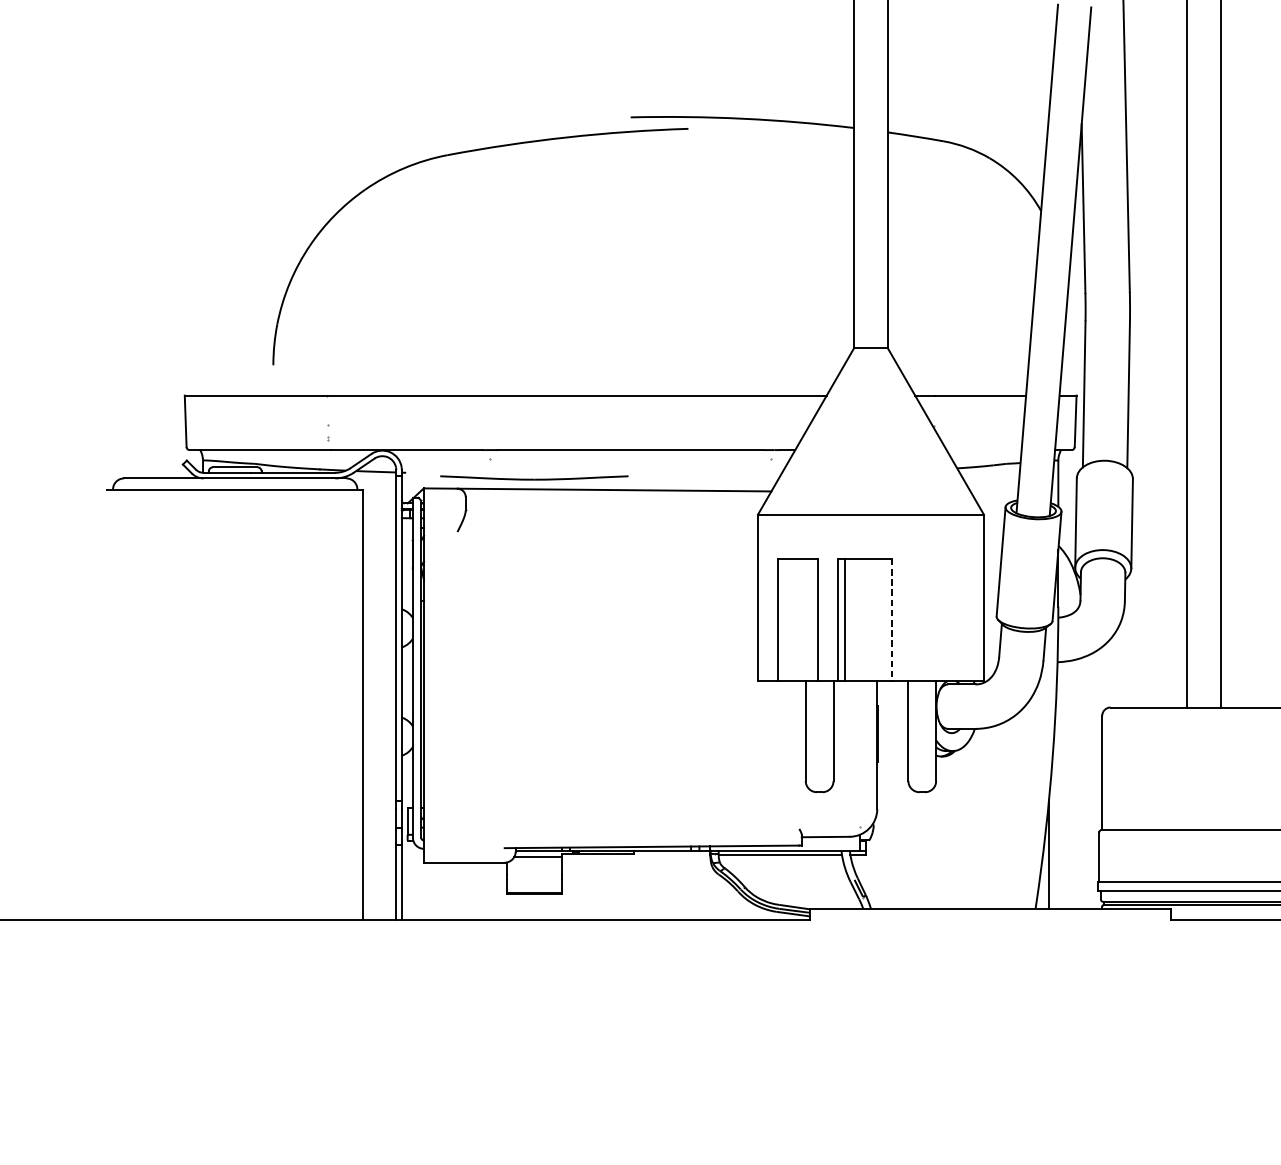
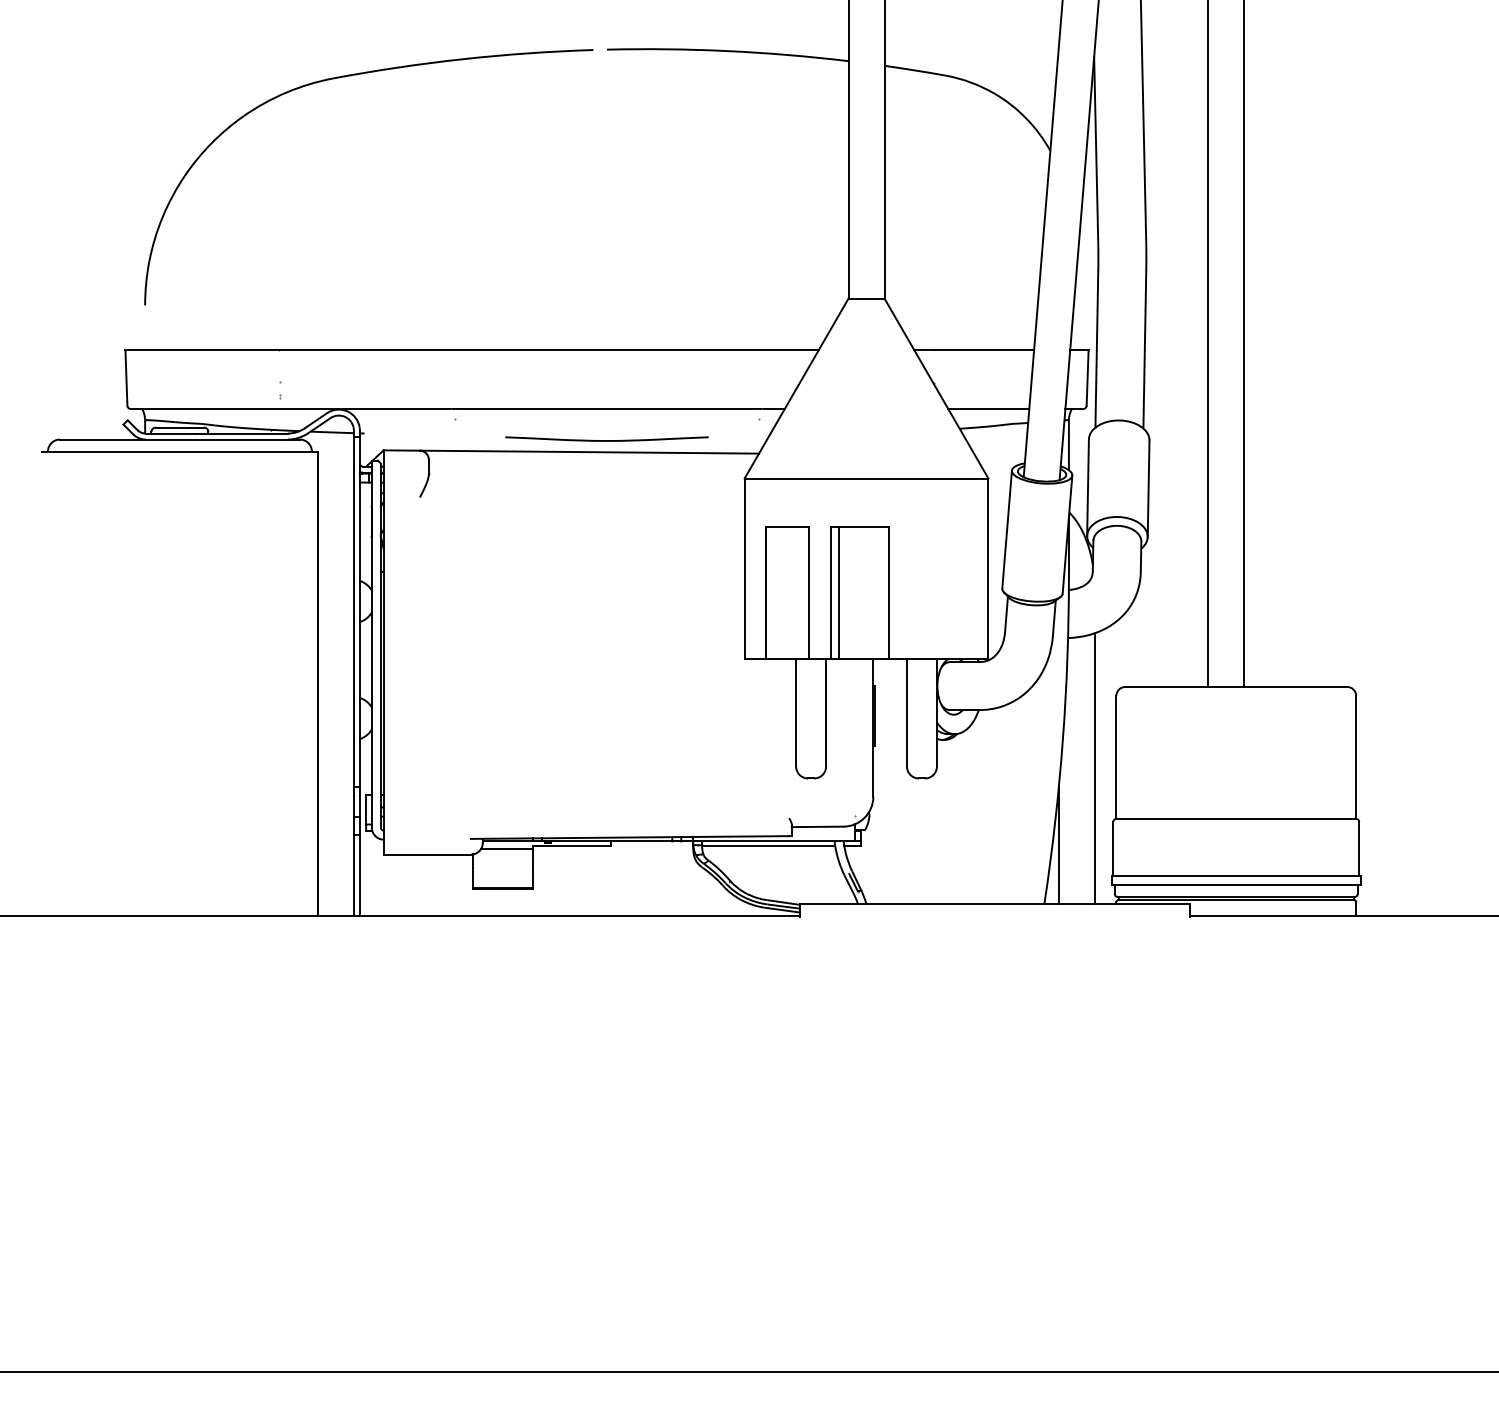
part: (463, 153) -> (350, 76), moved
line: (983, 449) -> (988, 408), added
part: (533, 477) -> (606, 438), moved
line: (892, 620) -> (889, 592), dashed -> solid
line: (1082, 782) -> (1094, 768), added

